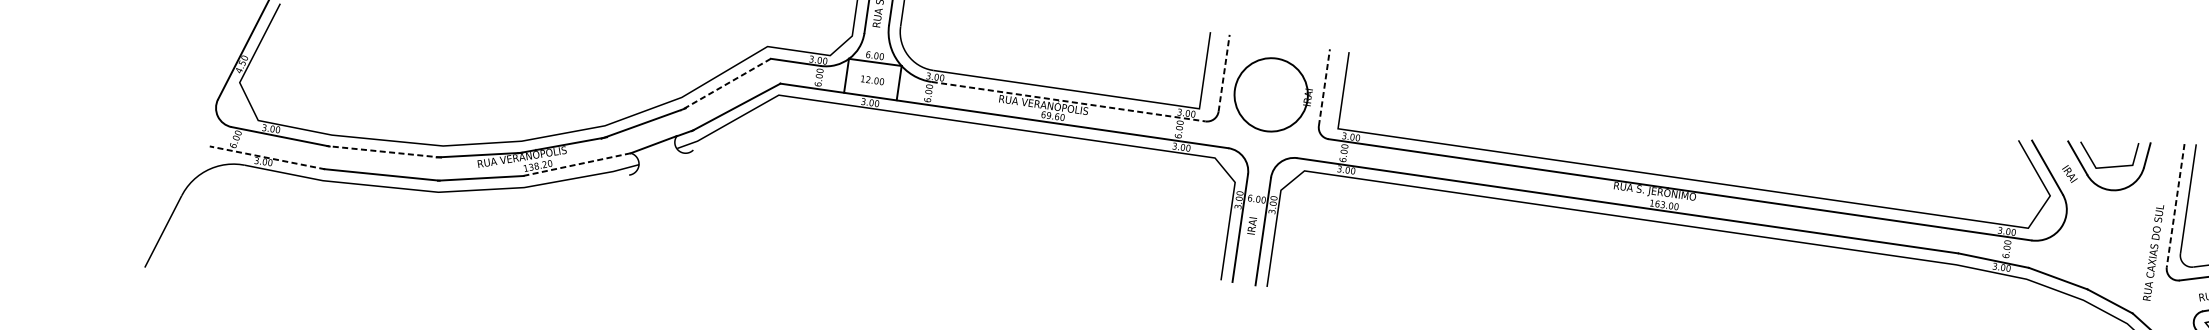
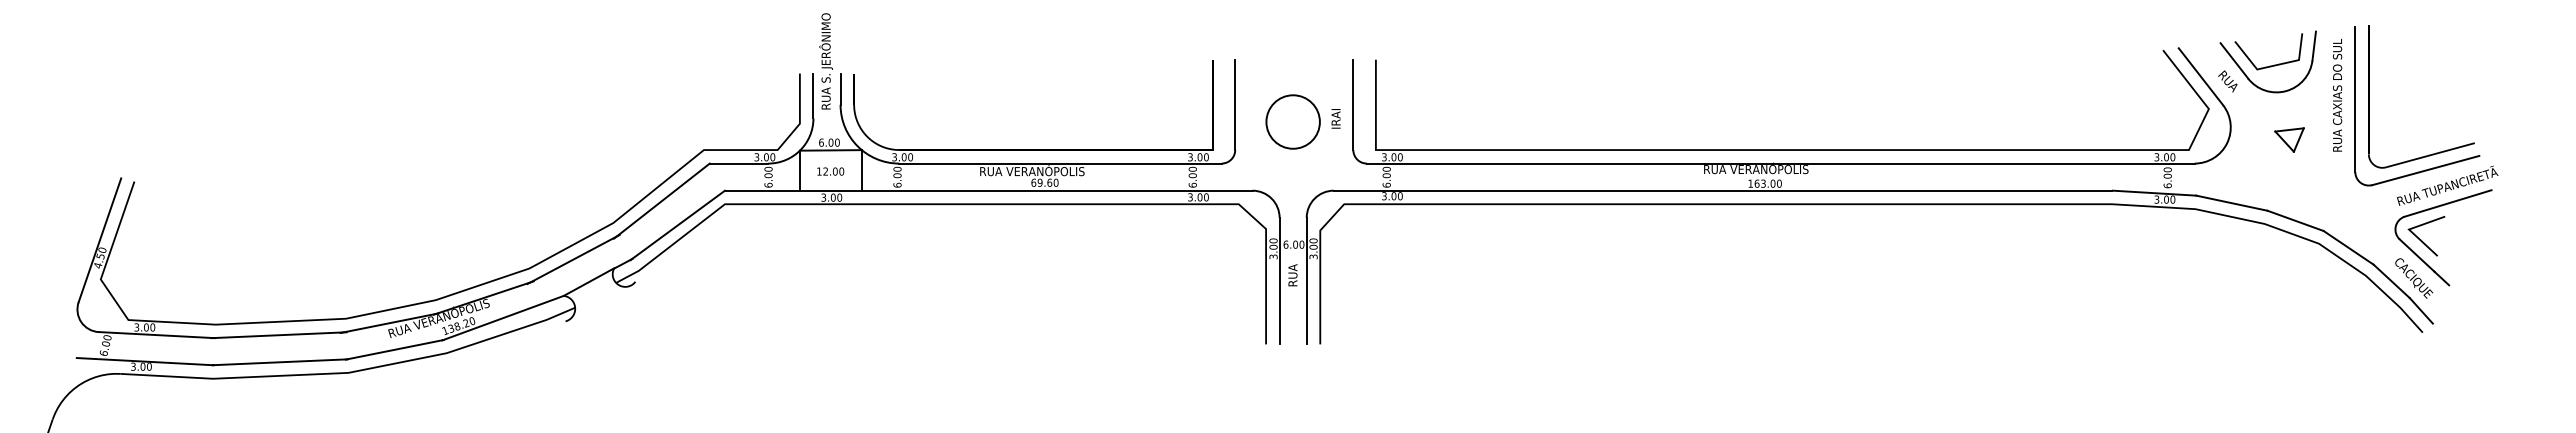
line: (1224, 72) -> (1235, 104), dashed -> solid
line: (725, 85) -> (661, 201), dashed -> solid
line: (1324, 87) -> (1353, 104), dashed -> solid
circle: (1270, 94) -> (1292, 121), size x0.62
line: (1068, 101) -> (1060, 163), dashed -> solid
line: (383, 151) -> (278, 335), dashed -> solid
line: (267, 157) -> (145, 361), dashed -> solid
line: (576, 165) -> (503, 318), dashed -> solid
text: (2070, 174) -> (2228, 81), IRAI -> RUA
text: (1669, 193) -> (1769, 169), RUA S. JERÔNIMO -> RUA VERANÓPOLIS
line: (2175, 205) -> (2355, 99), dashed -> solid
text: (1252, 224) -> (1292, 274), IRAI -> RUA
part: (2114, 231) -> (2289, 139), added
text: (2153, 251) -> (2337, 94), moved

